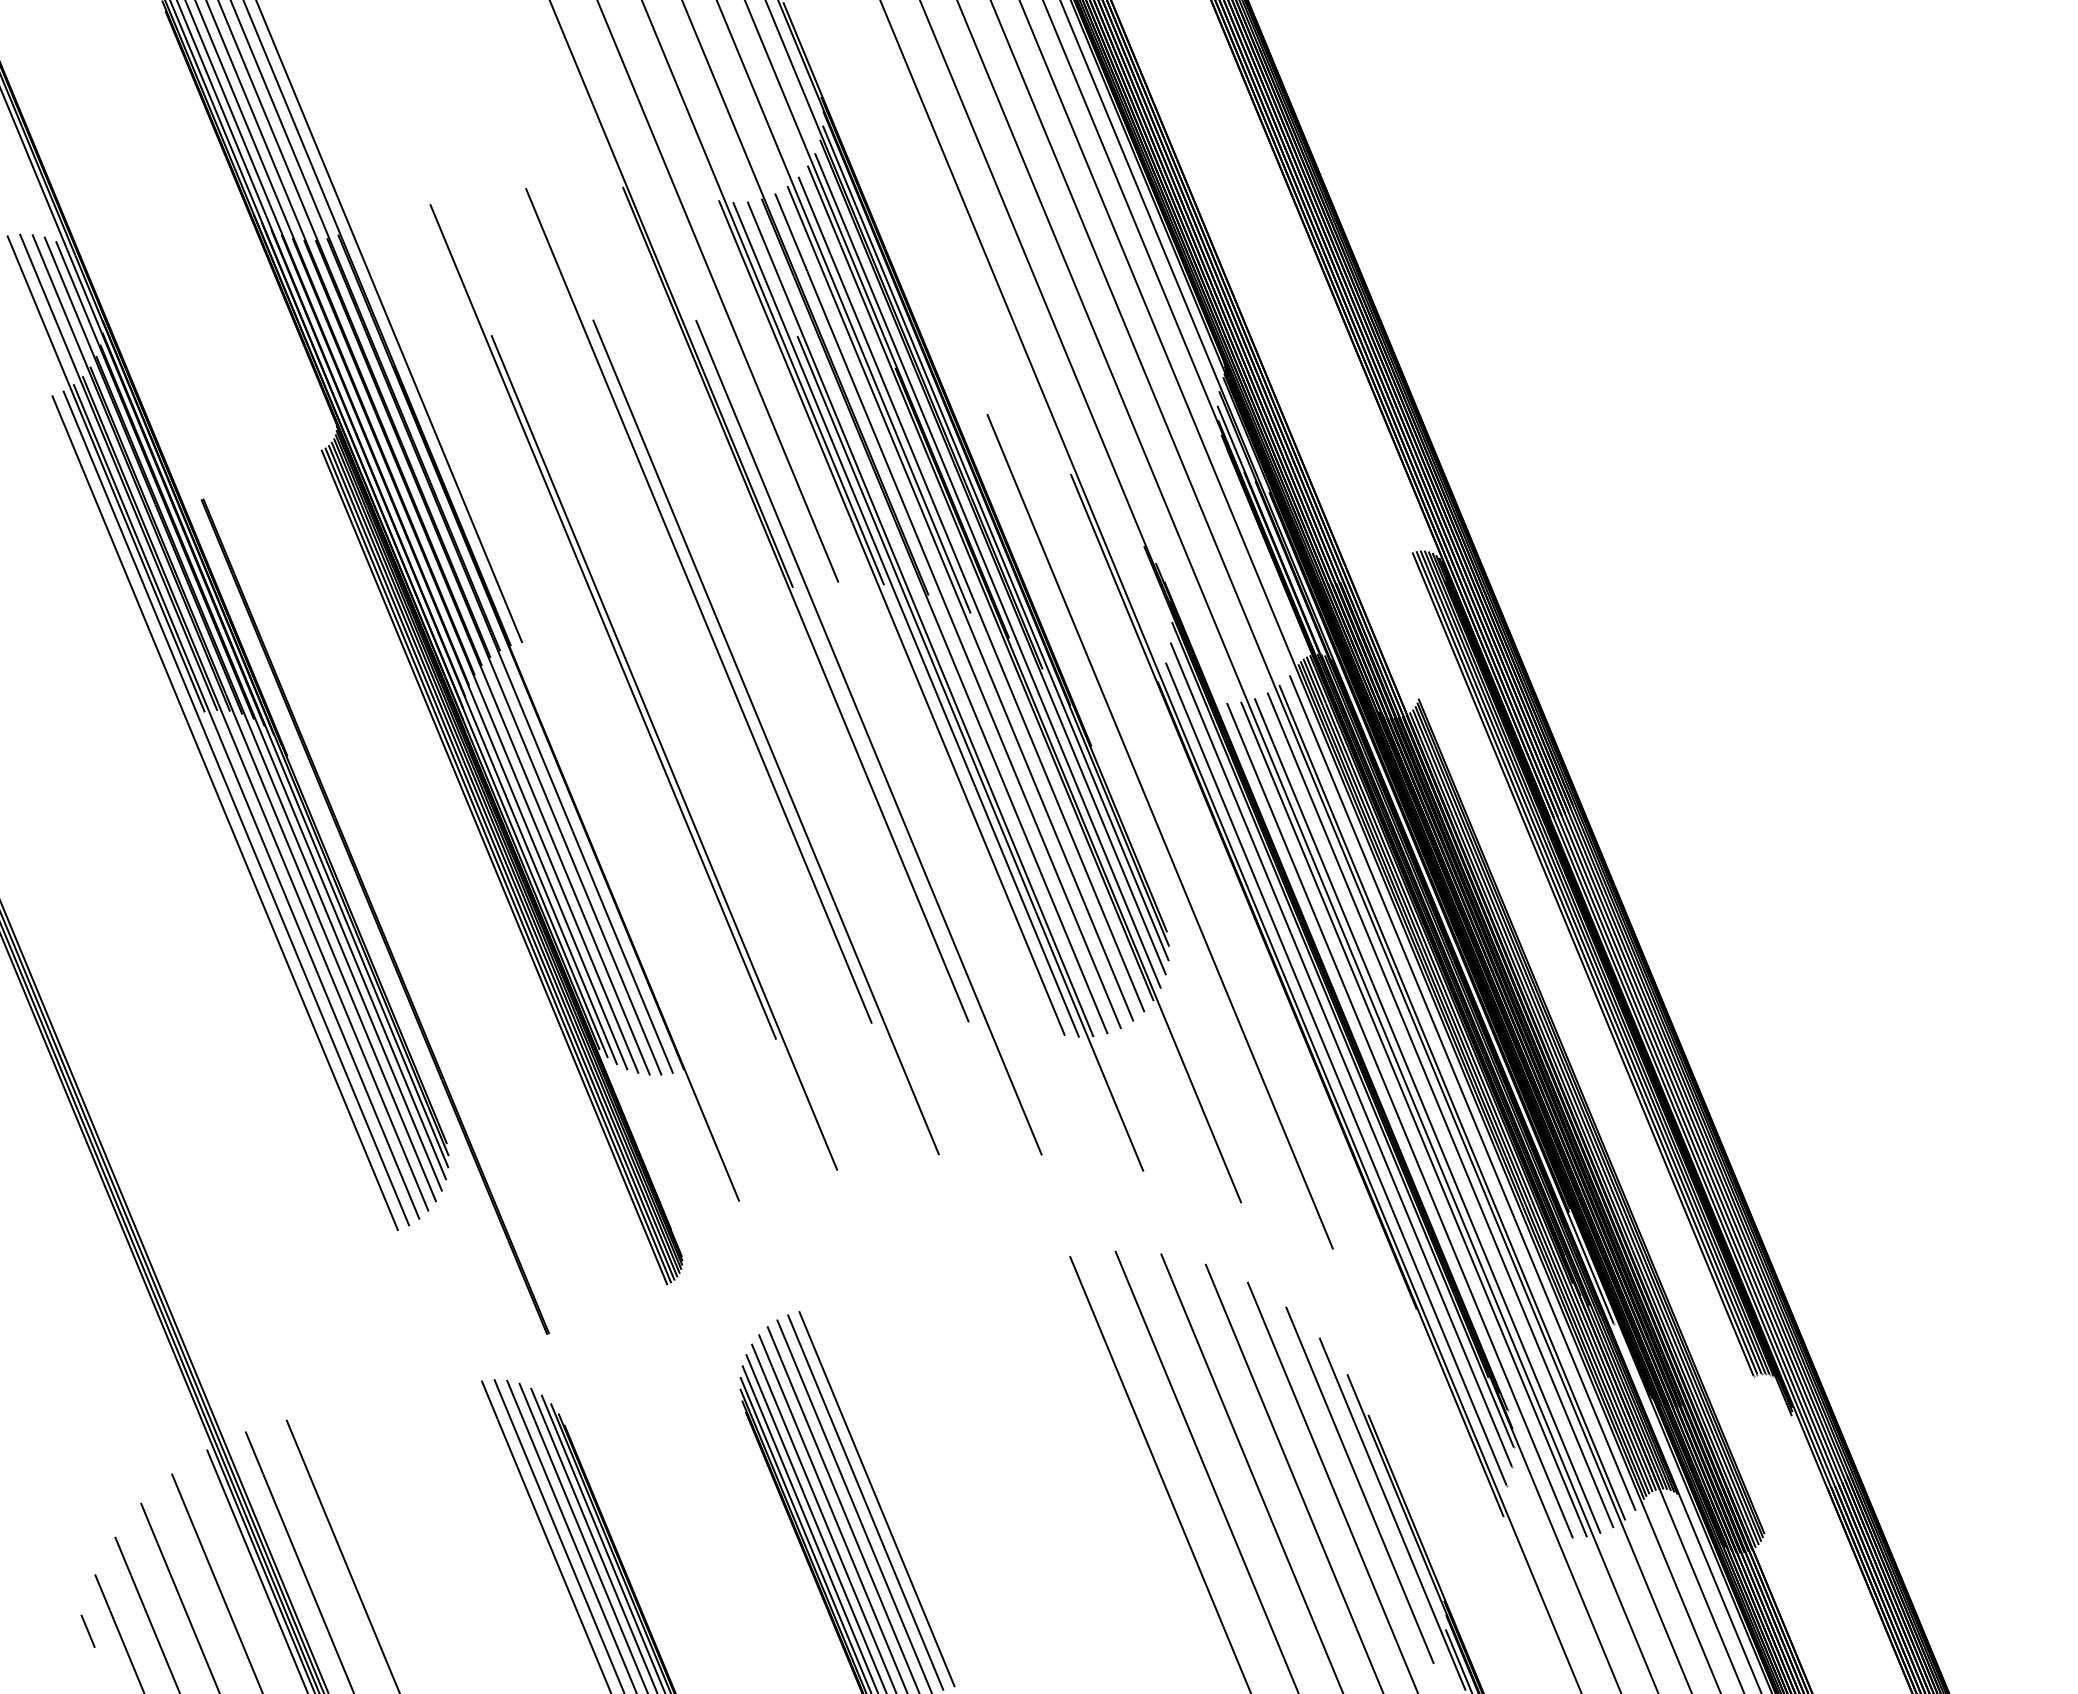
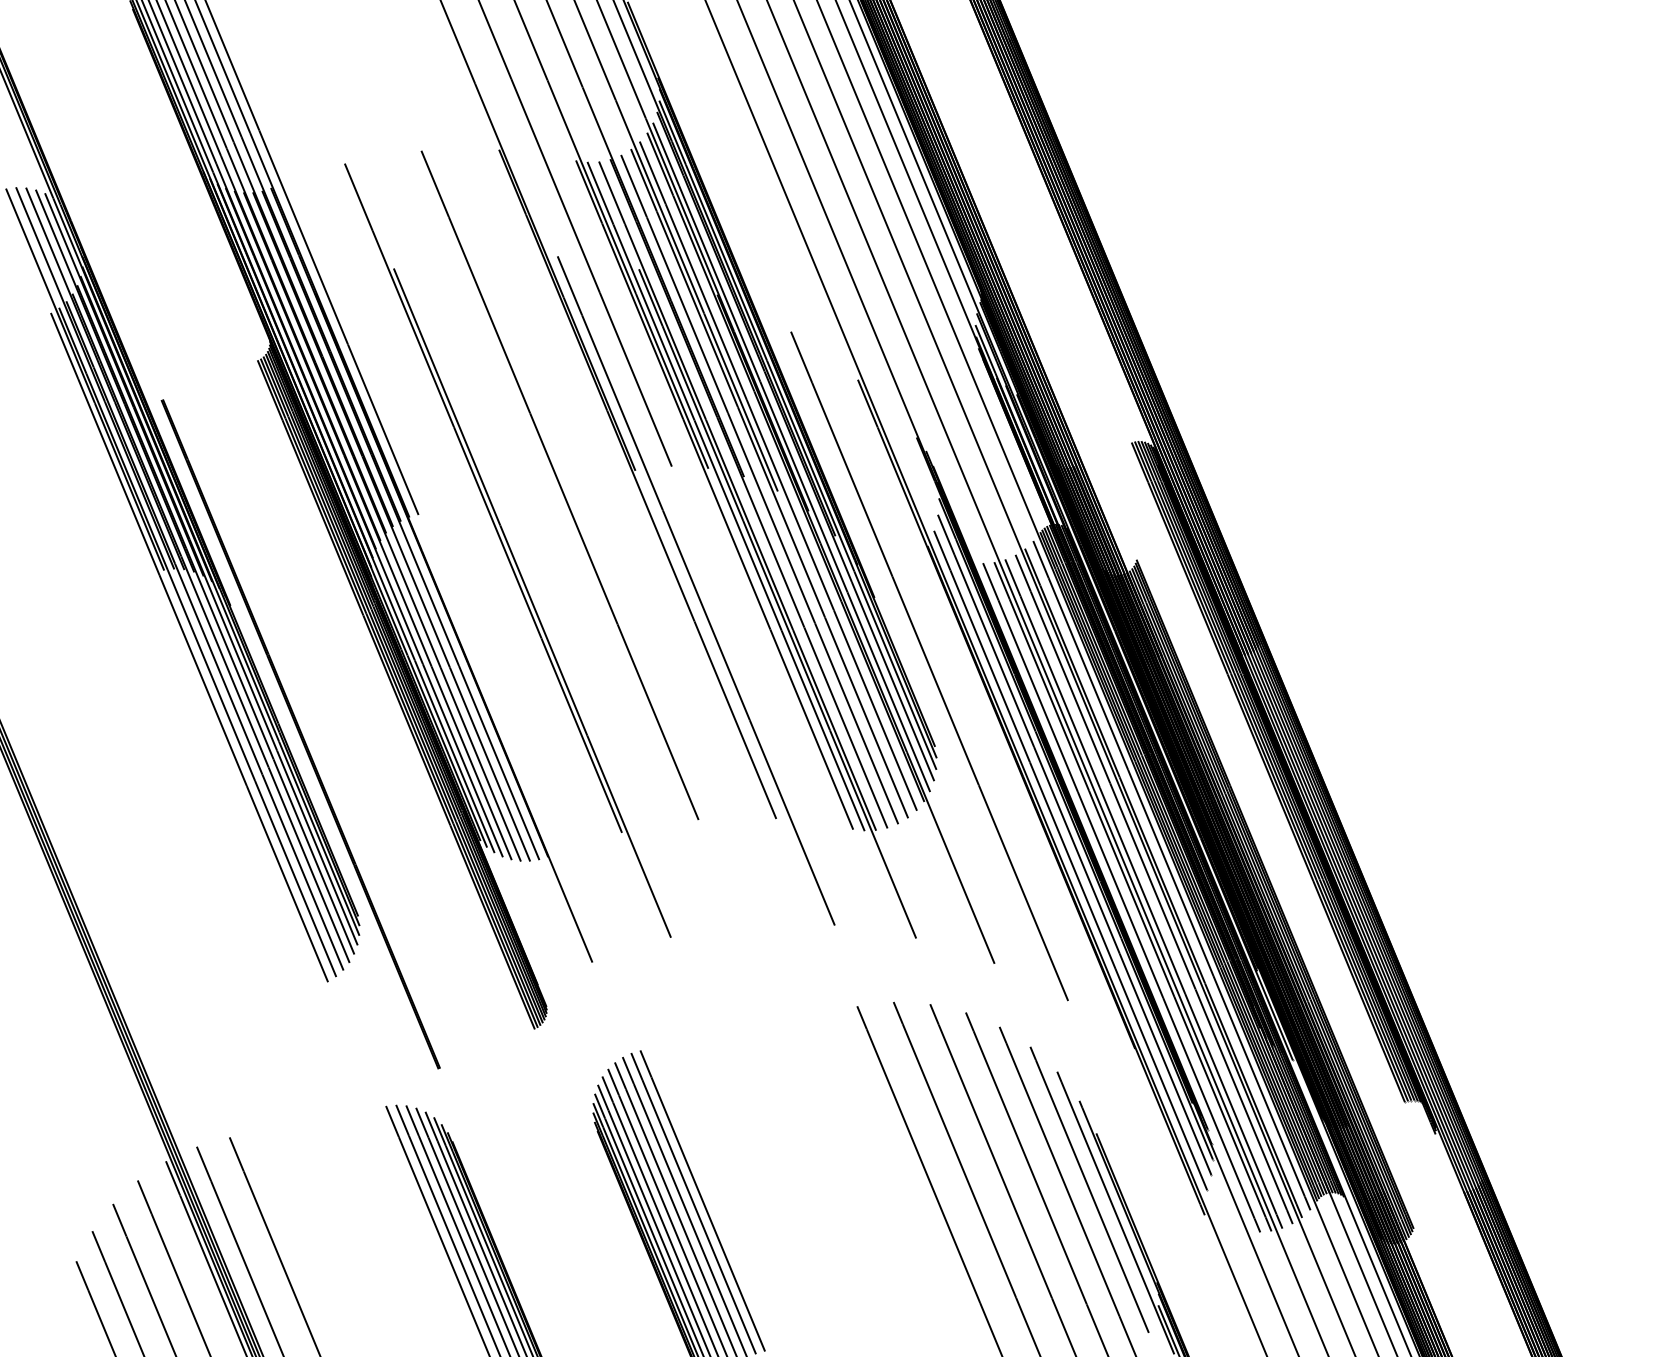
line: (765, 737) -> (613, 590), removed
line: (224, 812) -> (180, 650), removed
line: (87, 1630) -> (70, 1306), removed

